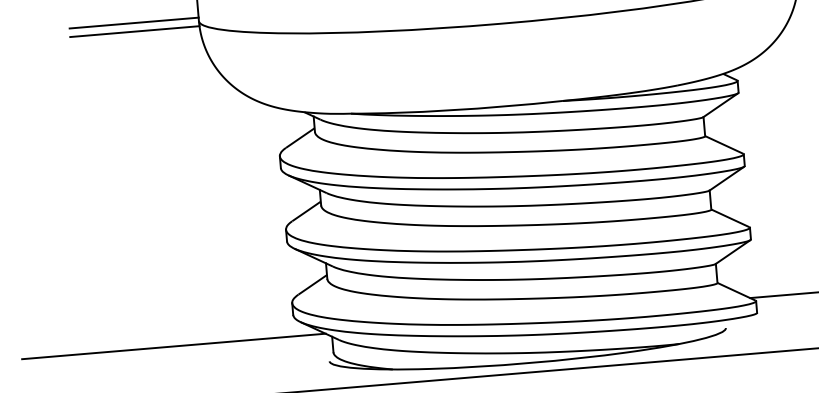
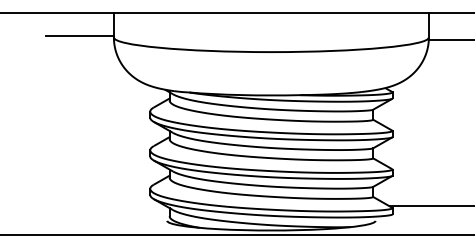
line: (135, 32) -> (80, 40), removed
line: (173, 346) -> (86, 206), removed

